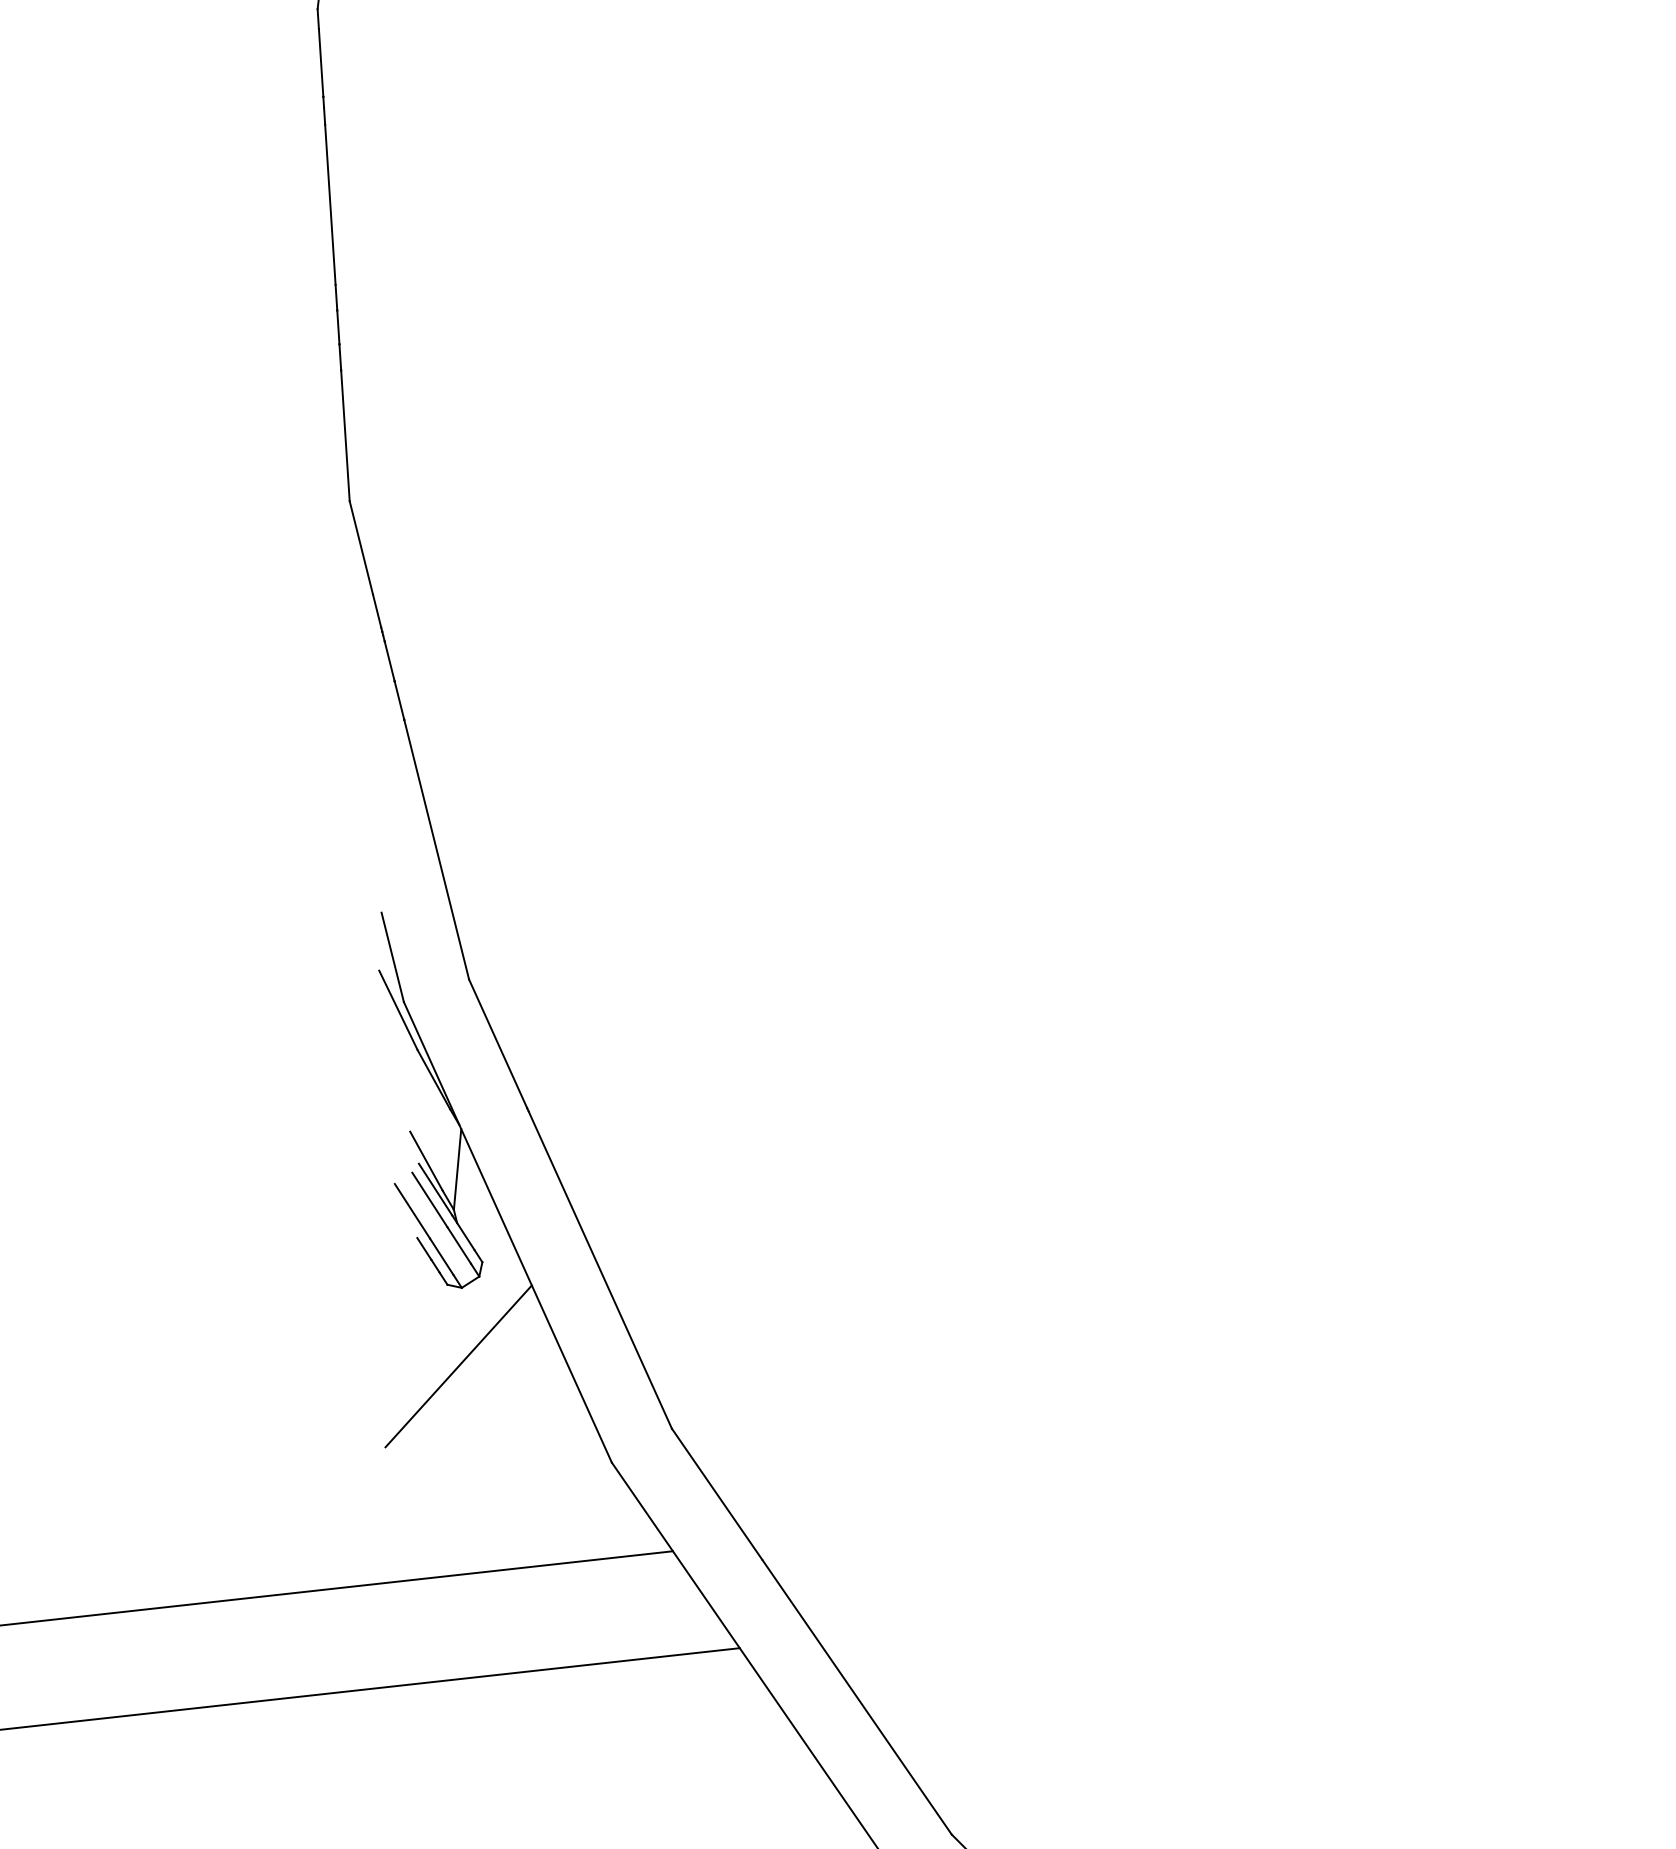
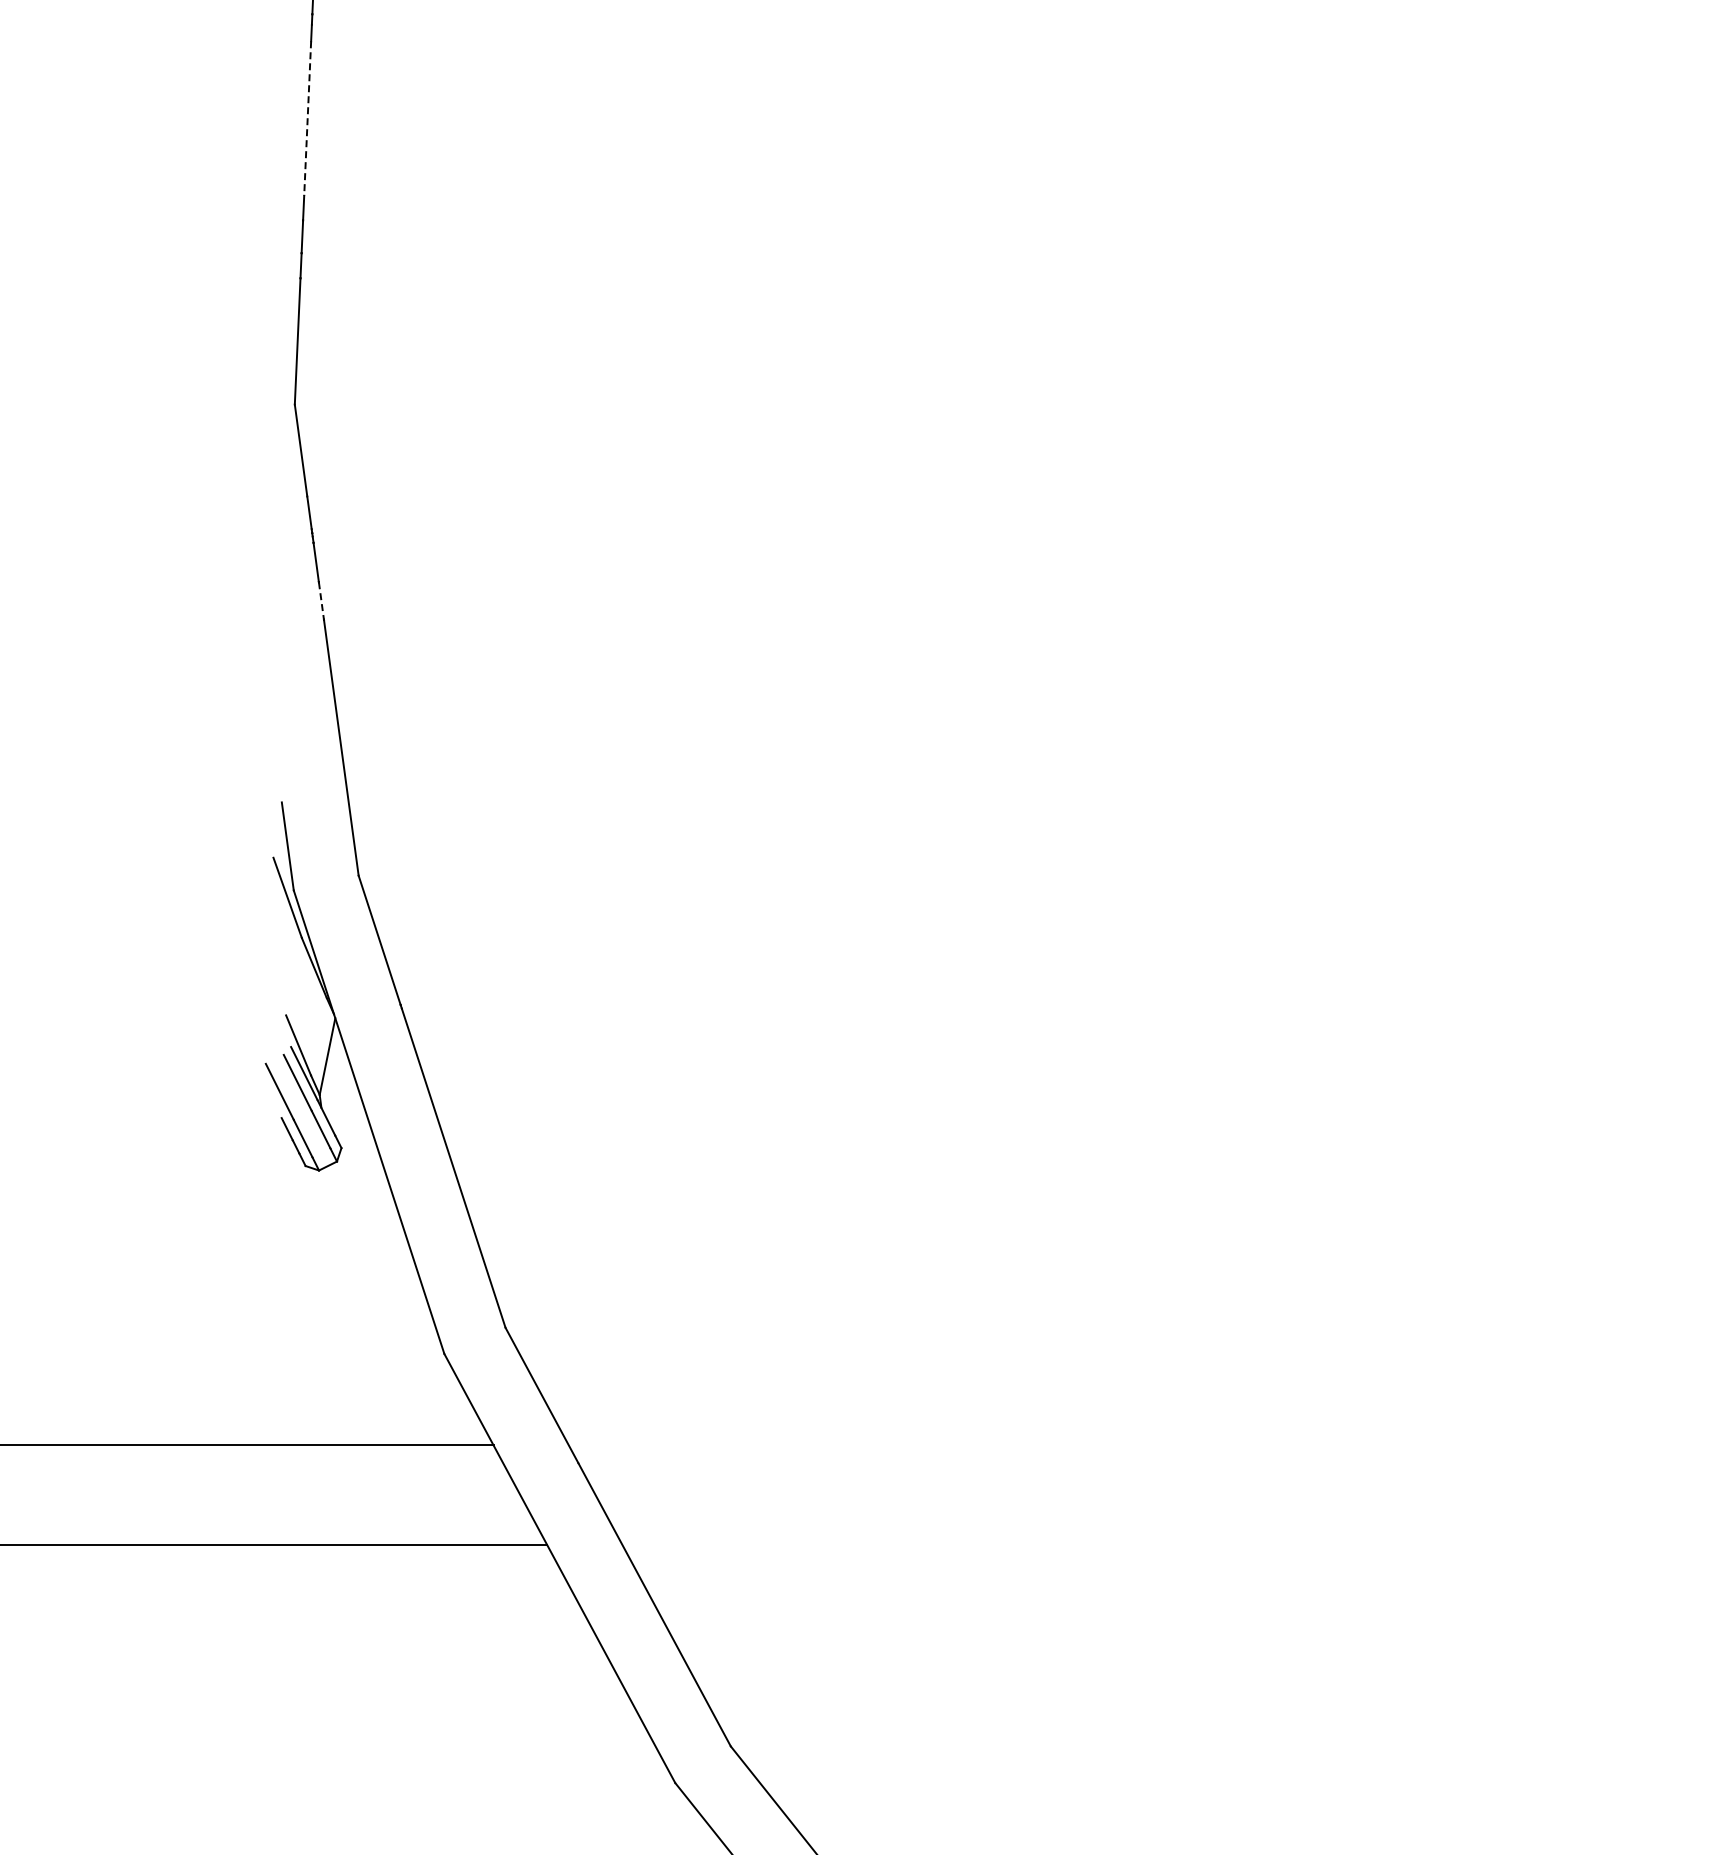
line: (330, 205) -> (307, 119), solid -> dashed
line: (399, 701) -> (321, 601), solid -> dashed
line: (458, 1366) -> (307, 1245), removed

